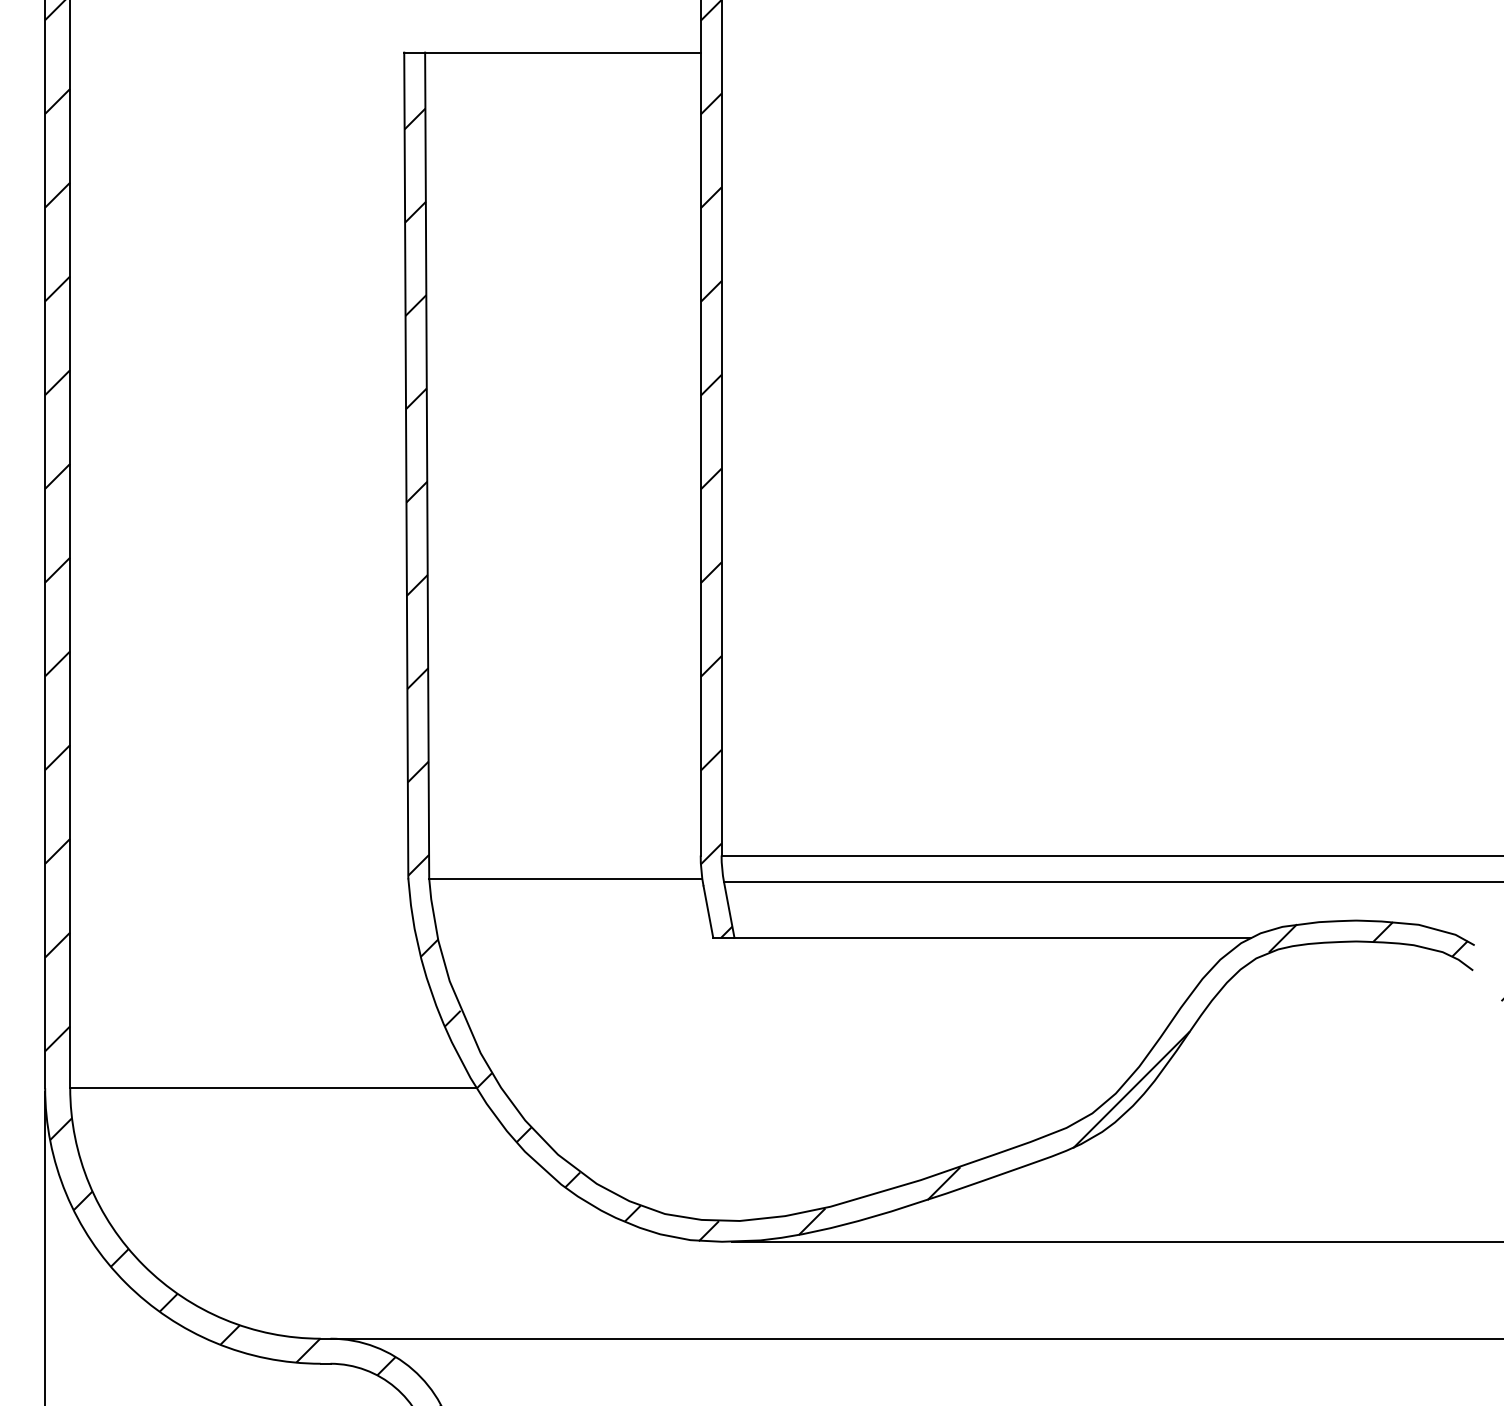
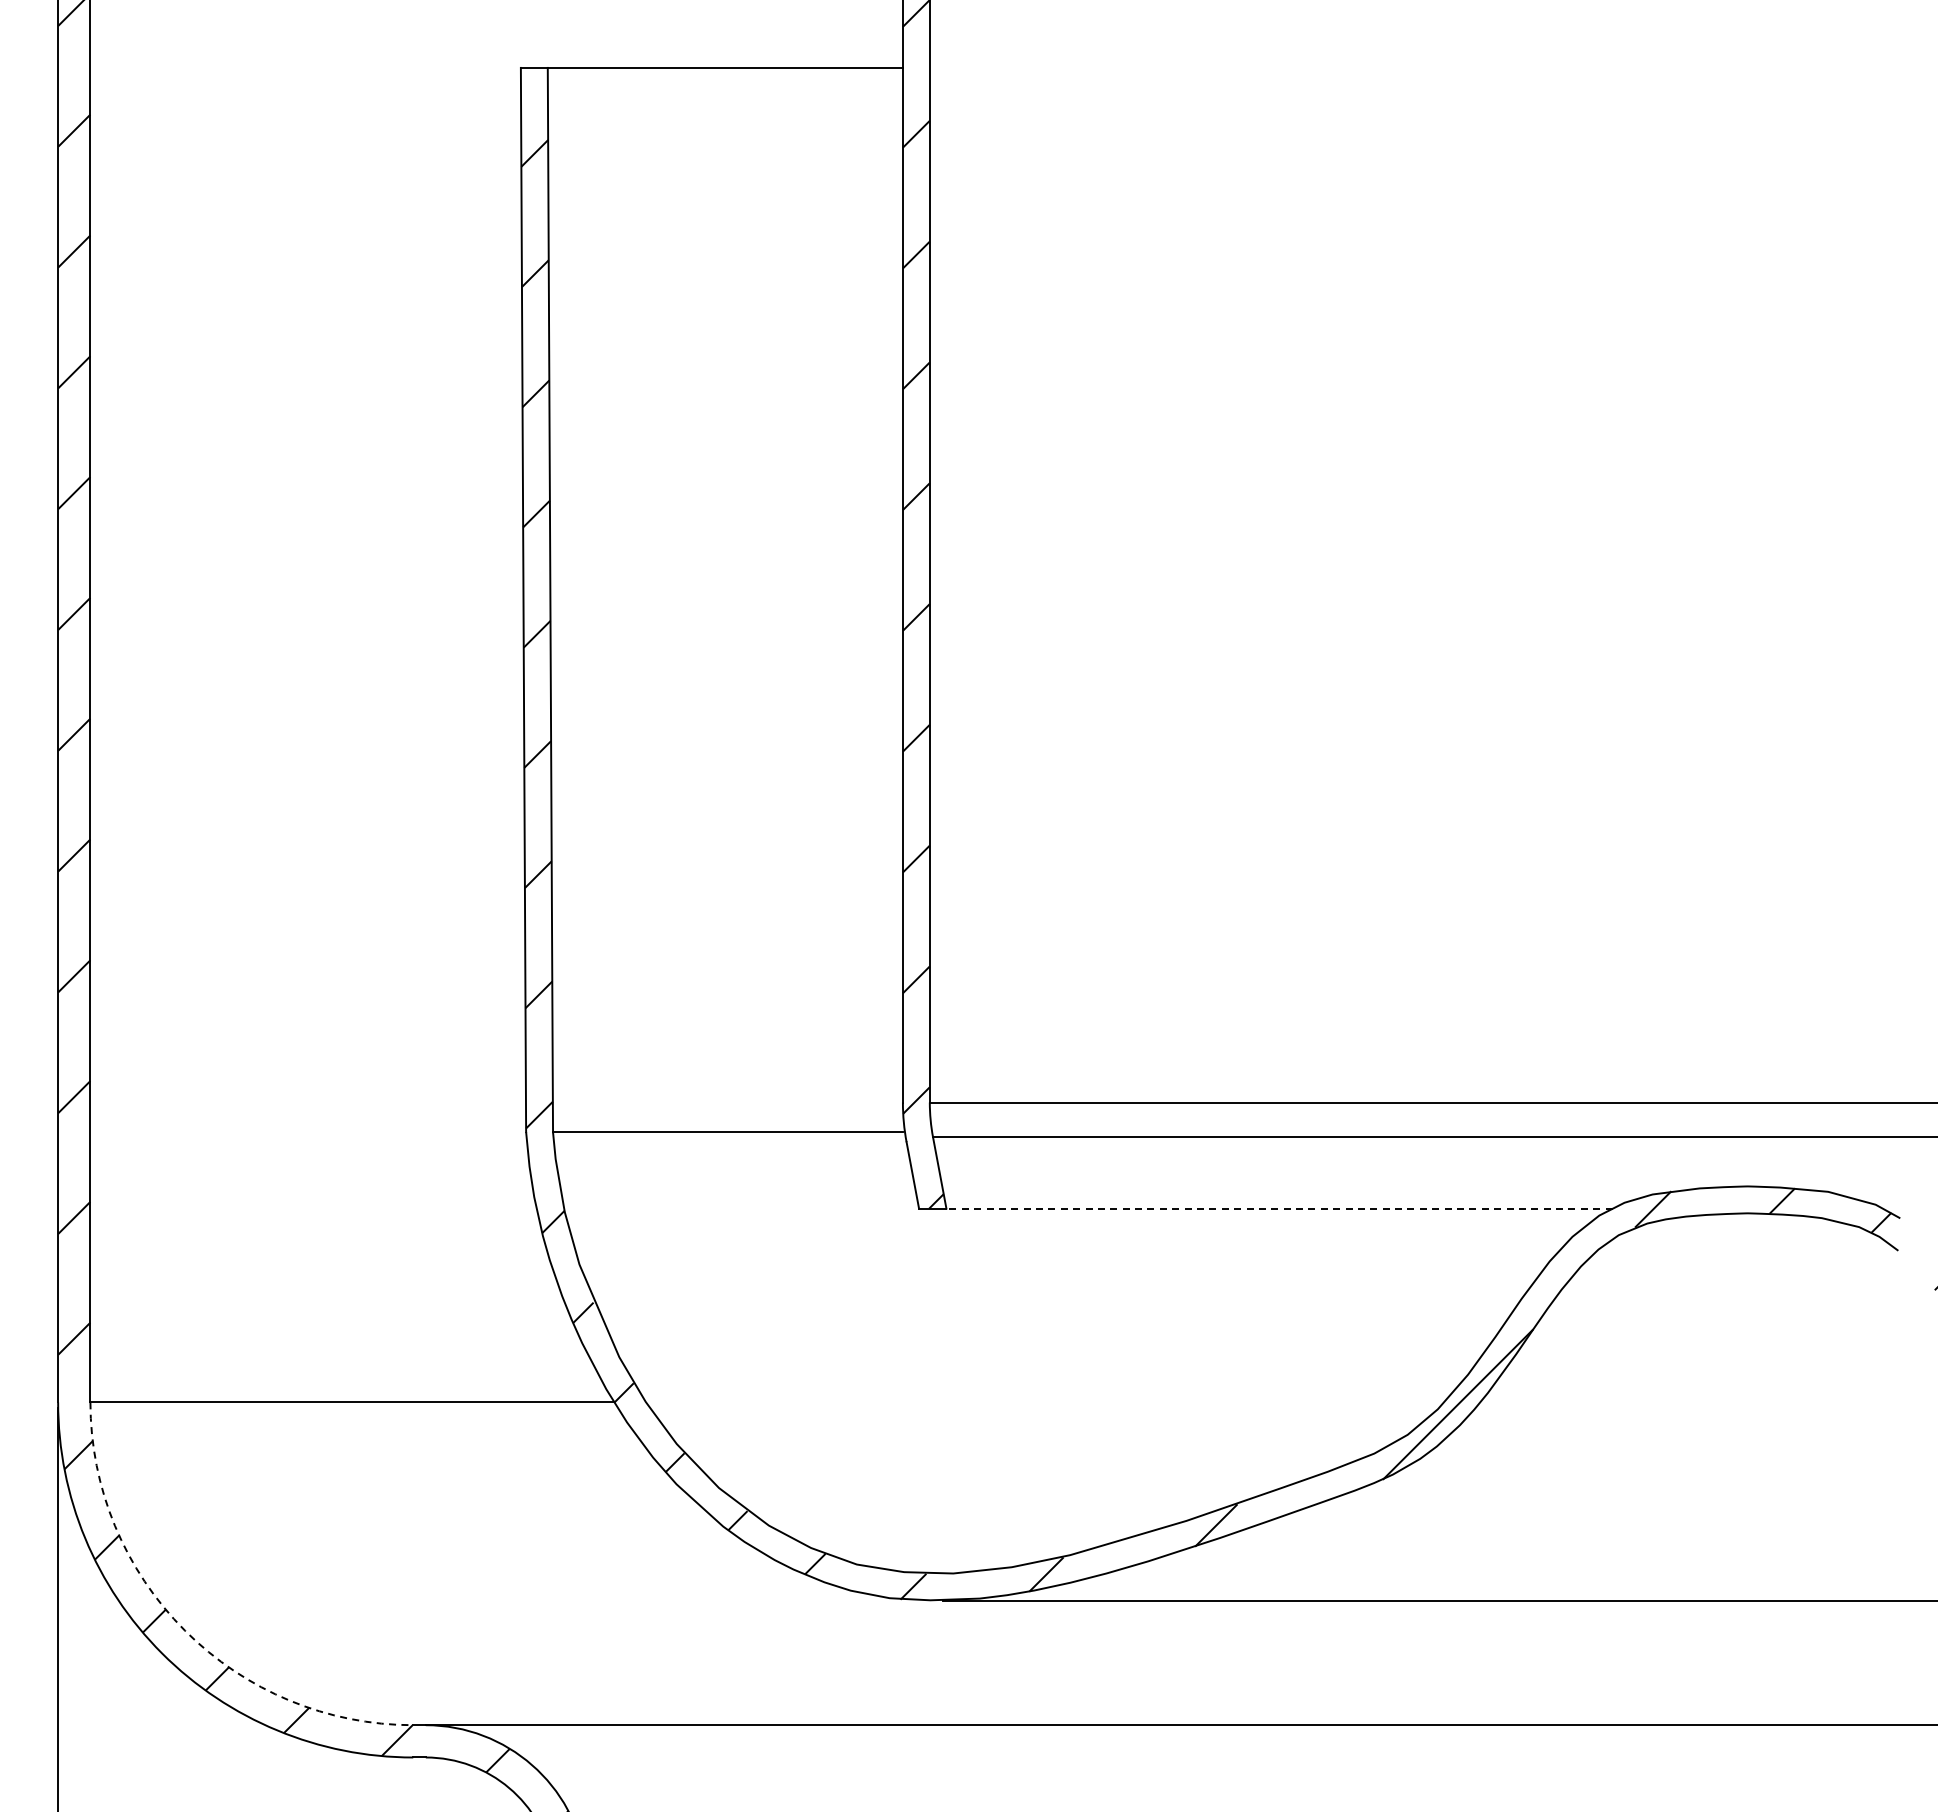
line: (992, 937) -> (1279, 1208), solid -> dashed
arc: (143, 1265) -> (184, 1630), solid -> dashed

